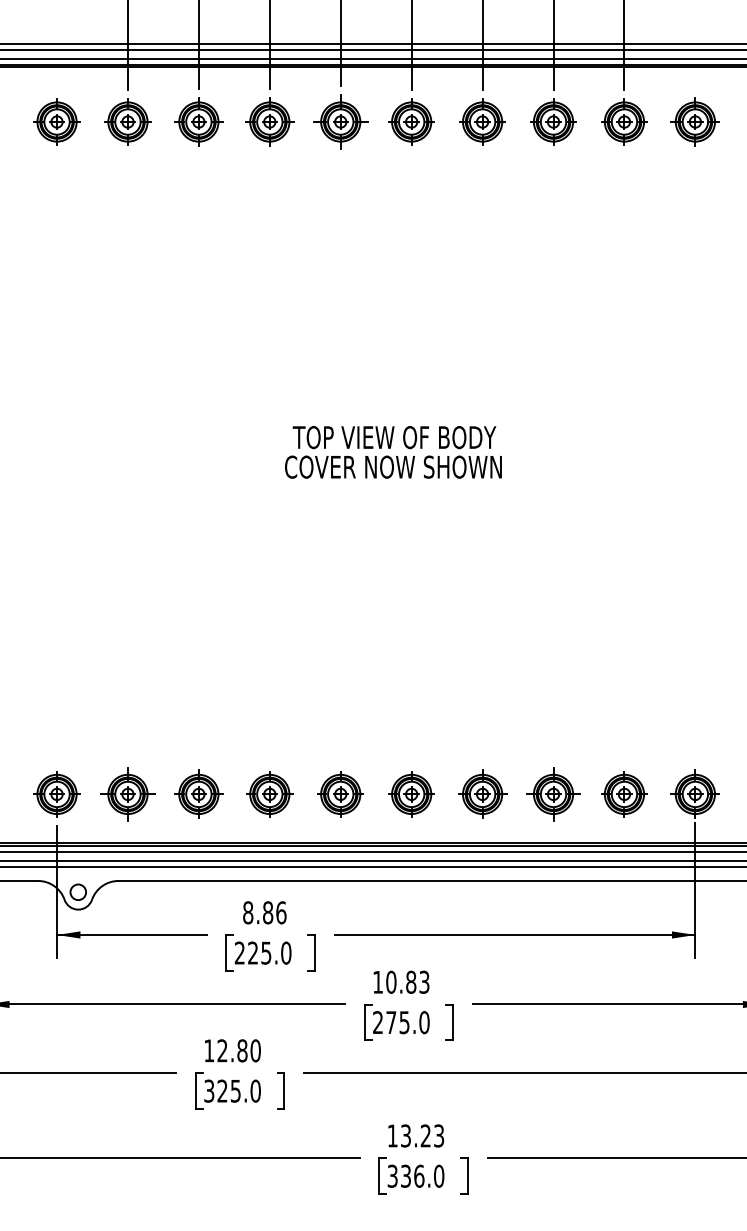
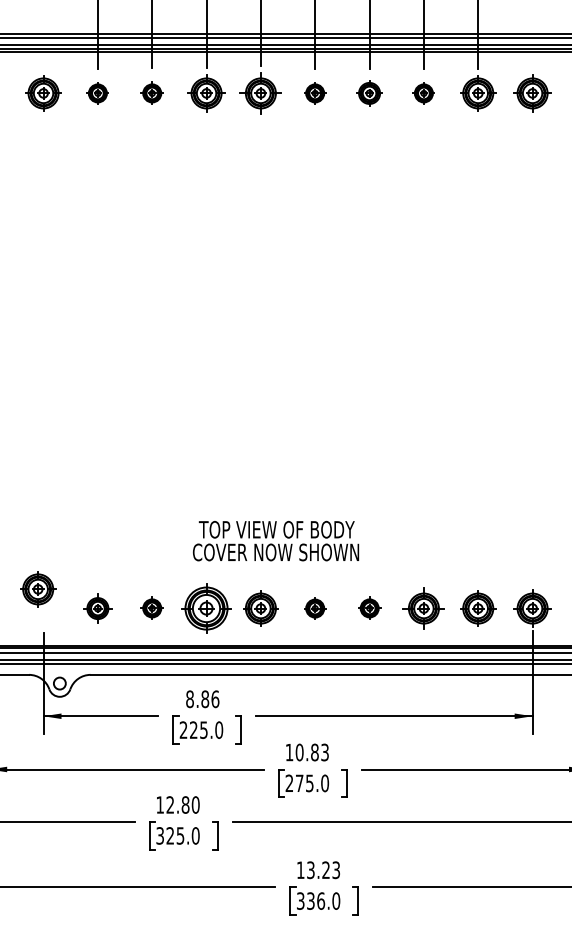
part: (127, 121) -> (97, 93), size x0.6
part: (198, 121) -> (151, 93), size x0.6
part: (411, 121) -> (315, 93), size x0.6
part: (482, 121) -> (369, 93), size x0.7
part: (553, 121) -> (423, 93), size x0.6
text: (393, 452) -> (276, 541), moved
part: (198, 793) -> (151, 607), size x0.6
part: (482, 793) -> (369, 607), size x0.6
part: (56, 794) -> (37, 589), moved
part: (127, 794) -> (97, 608), size x0.7
part: (269, 794) -> (206, 608), size x1.4
part: (411, 794) -> (315, 608), size x0.6

